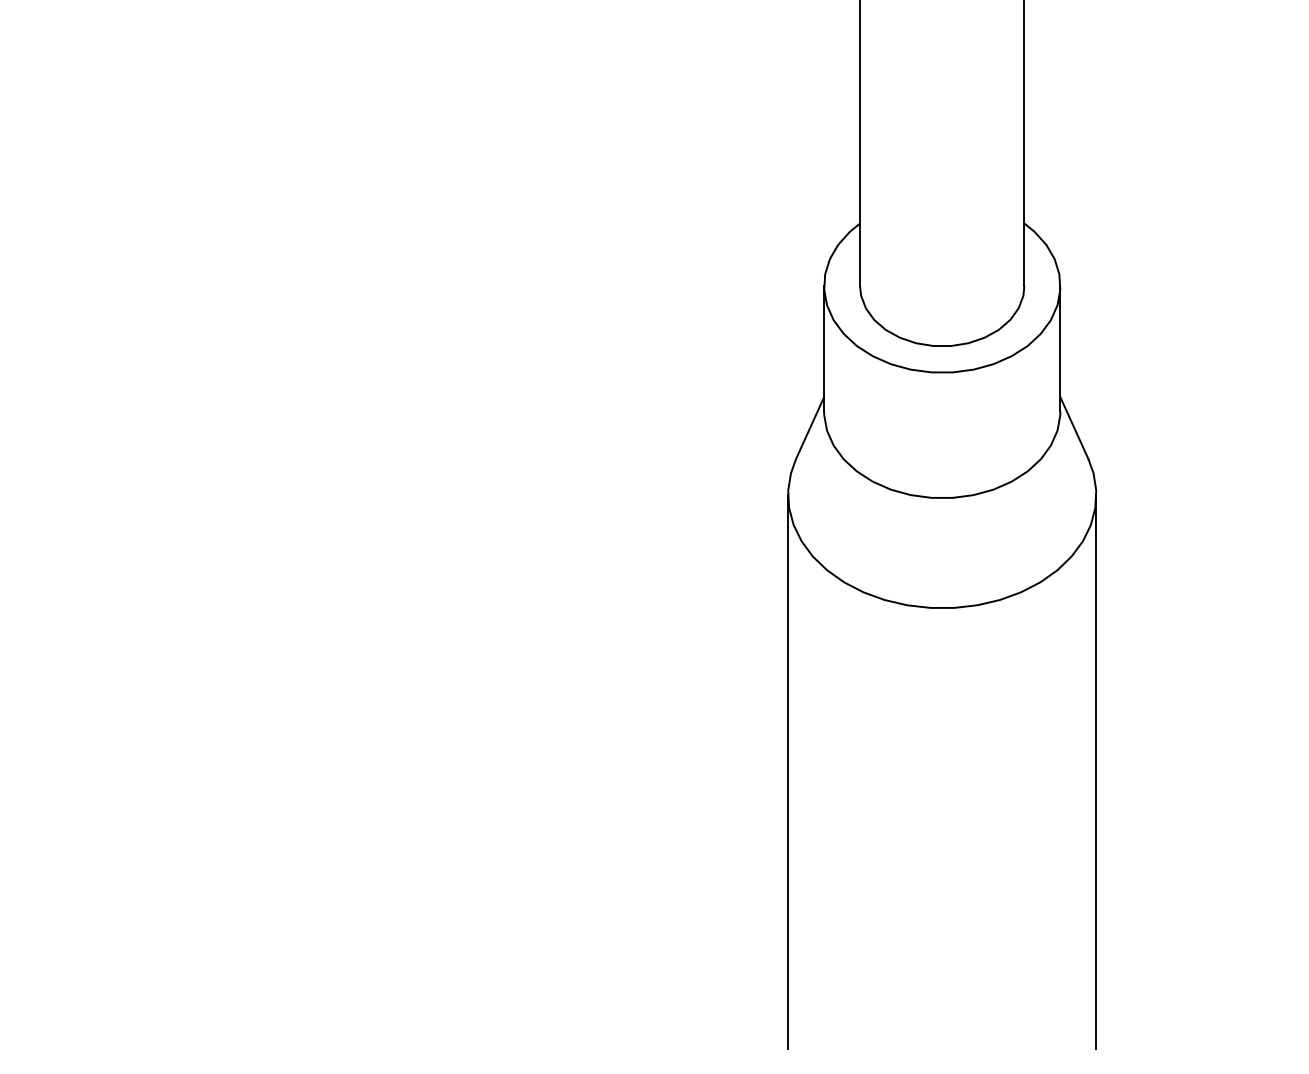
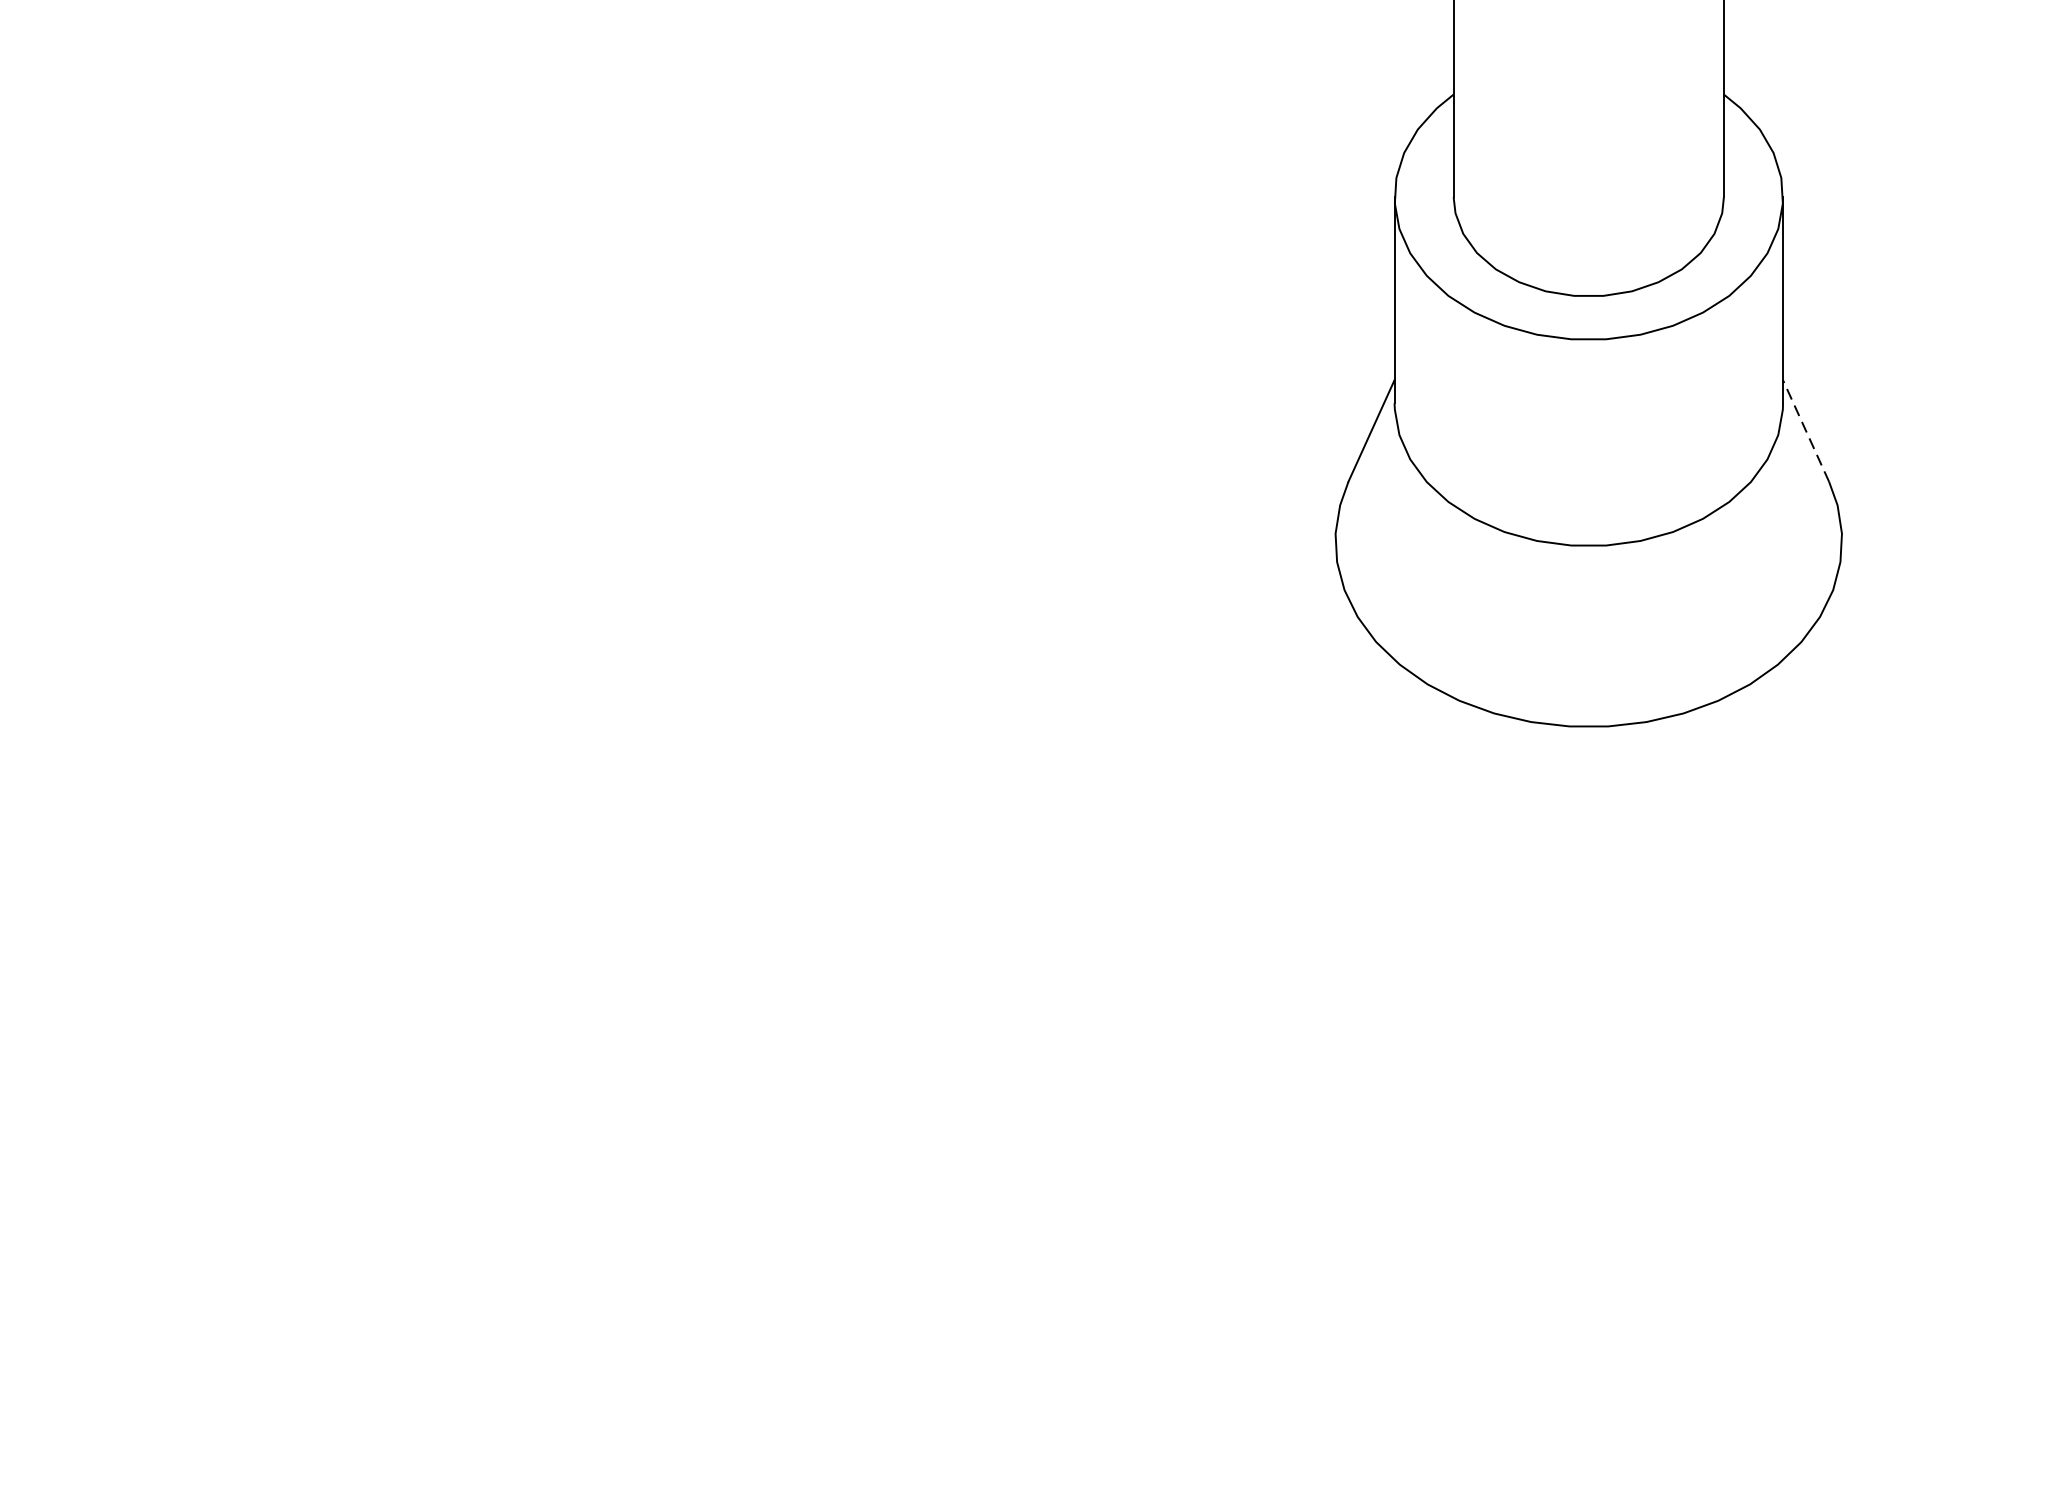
line: (1074, 428) -> (1806, 431), solid -> dashed
line: (788, 772) -> (1336, 996), removed
line: (1096, 772) -> (1842, 996), removed

